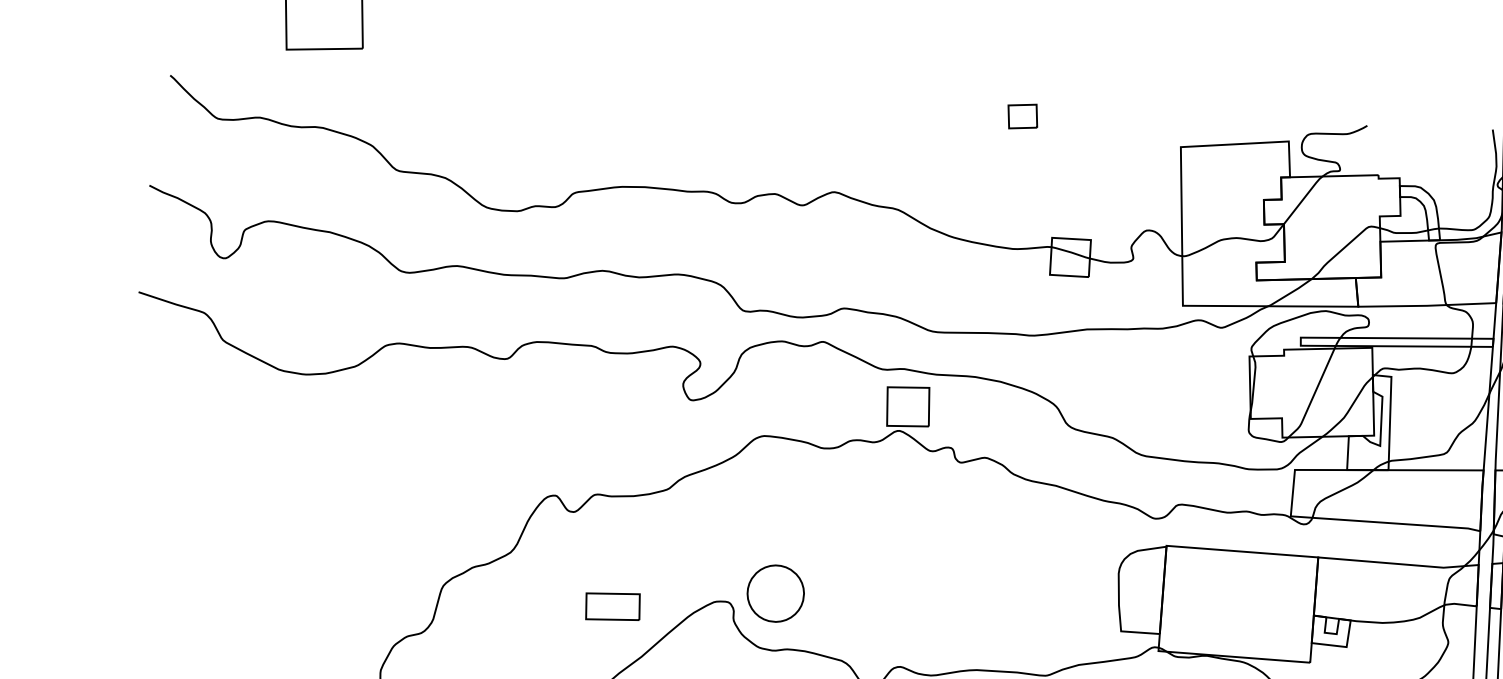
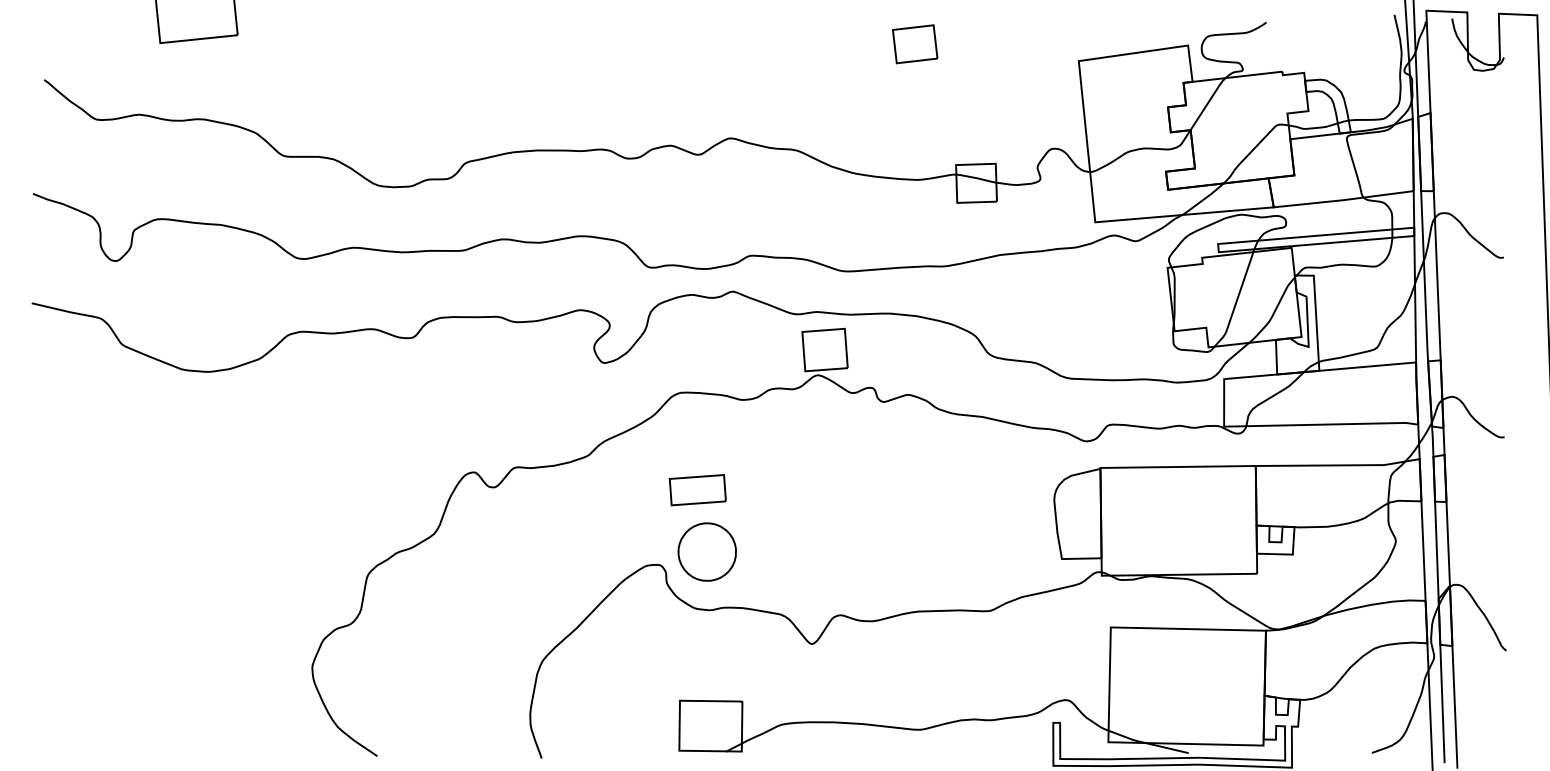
part: (1023, 116) -> (915, 44), size x1.43
part: (612, 607) -> (697, 490), moved

